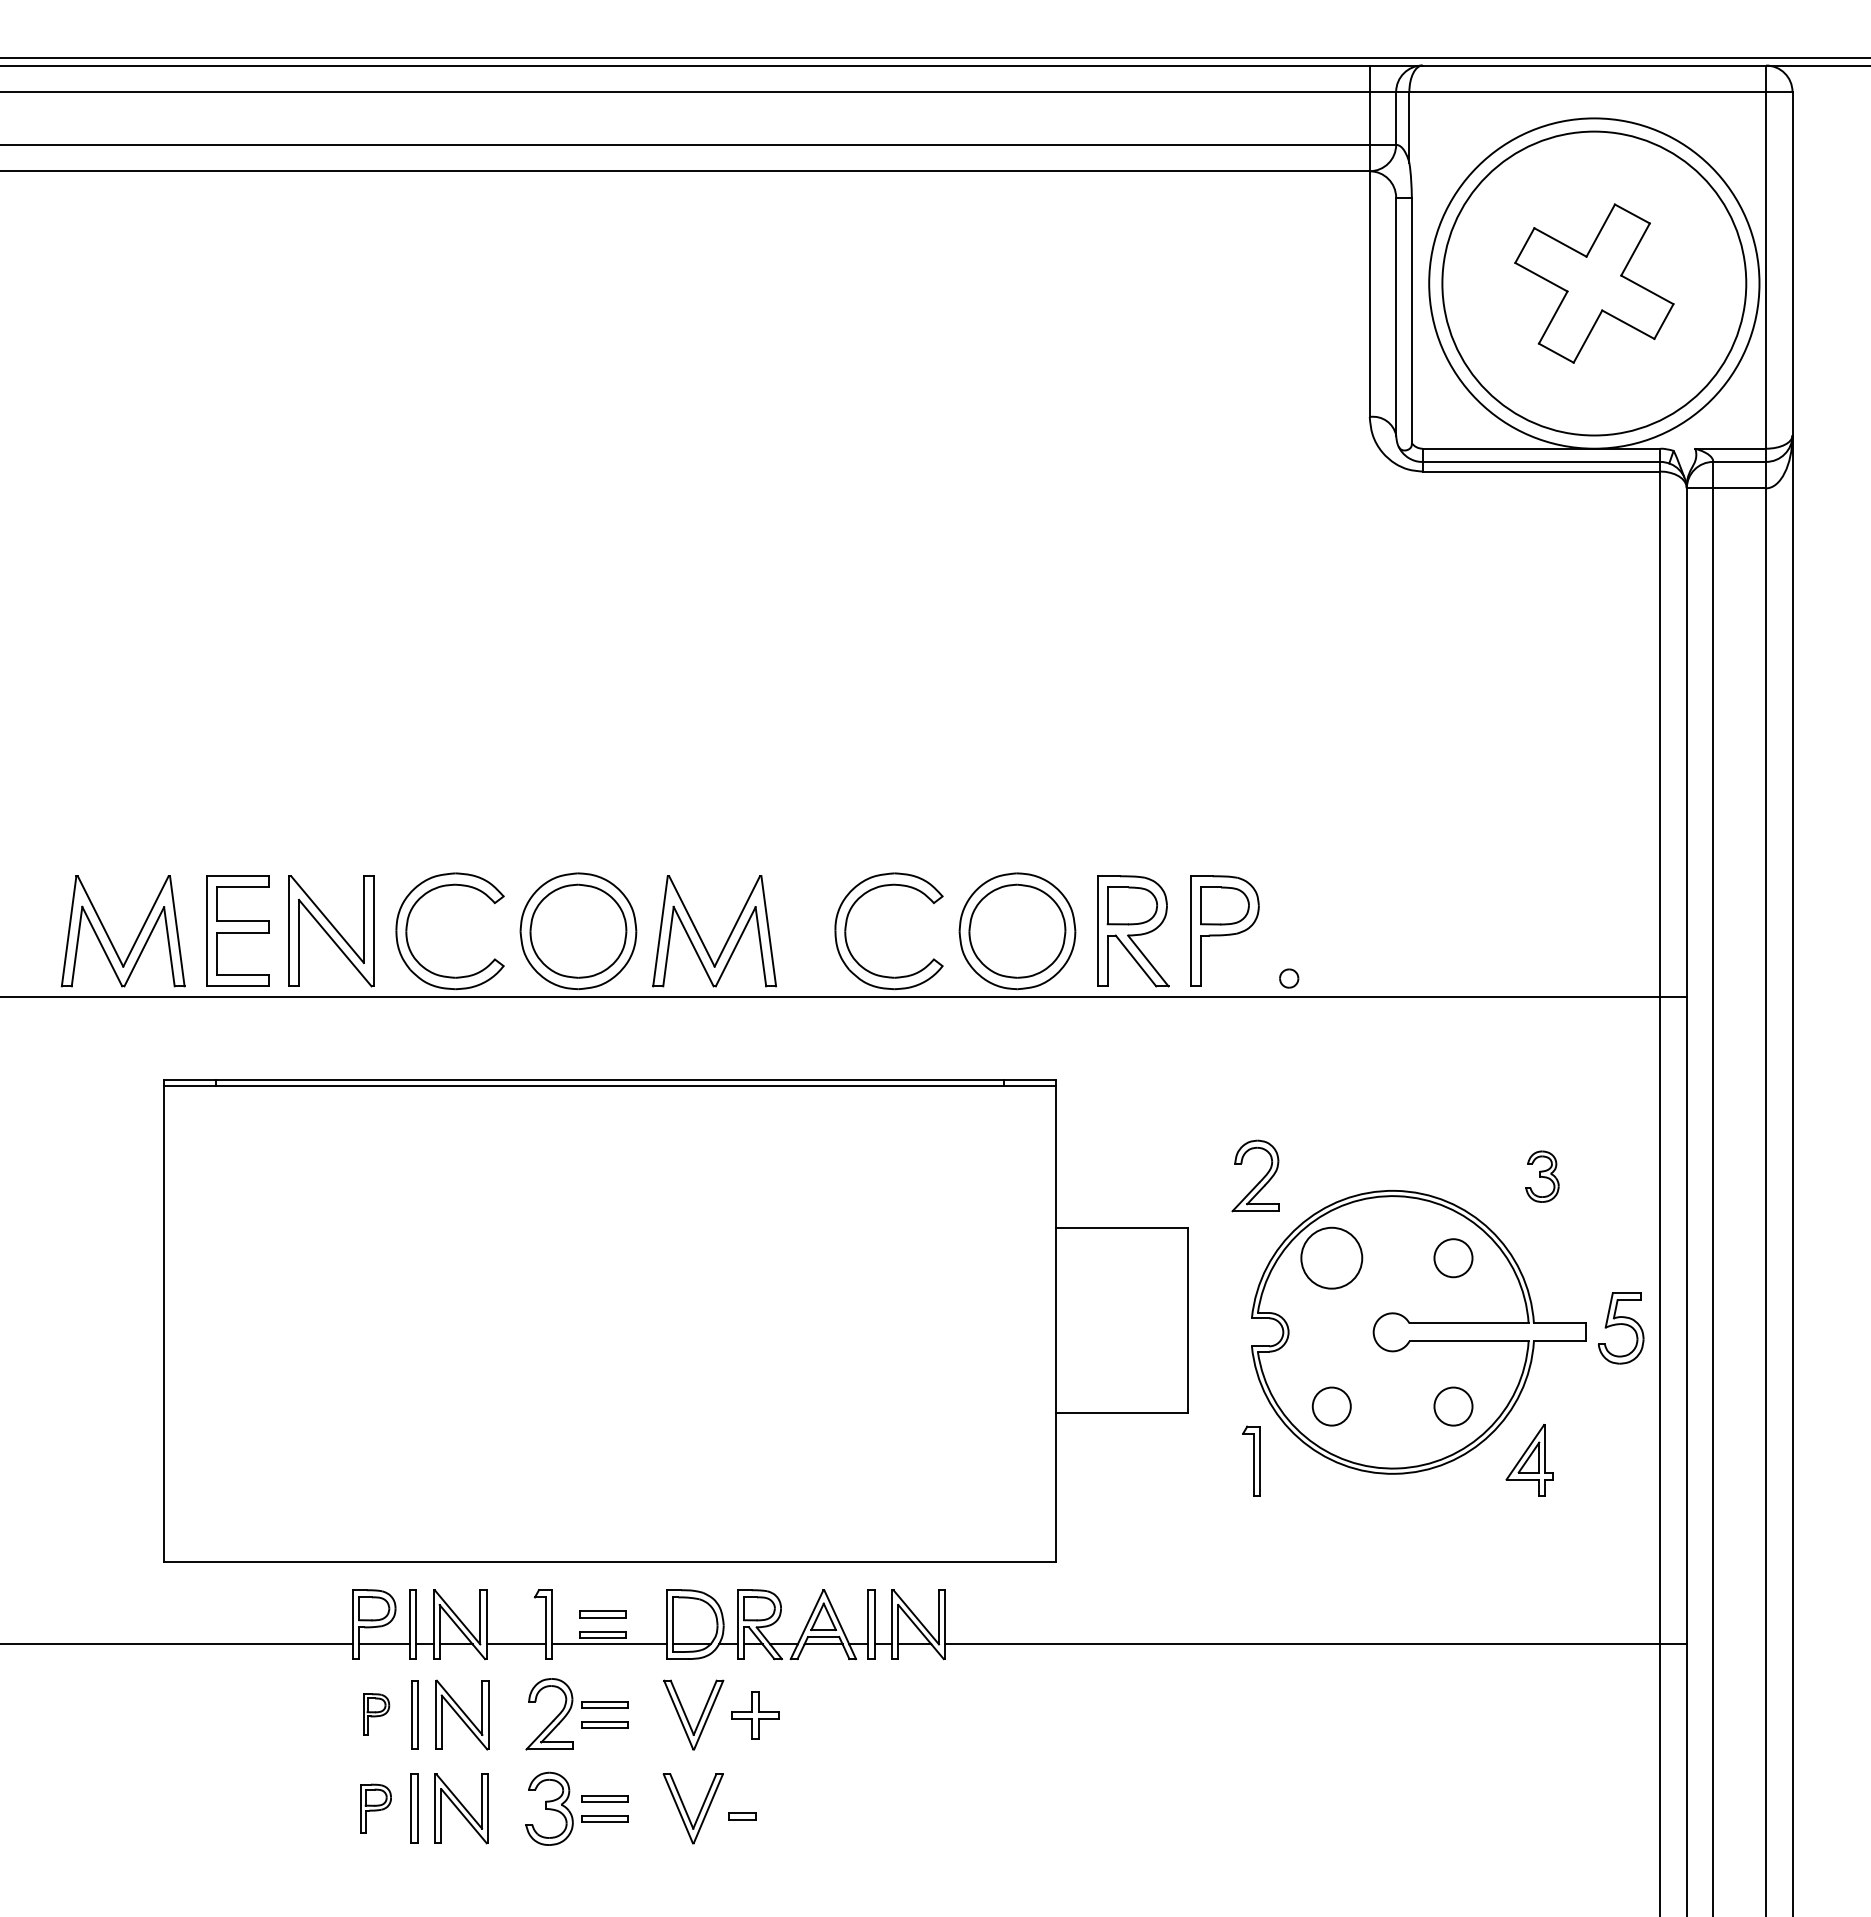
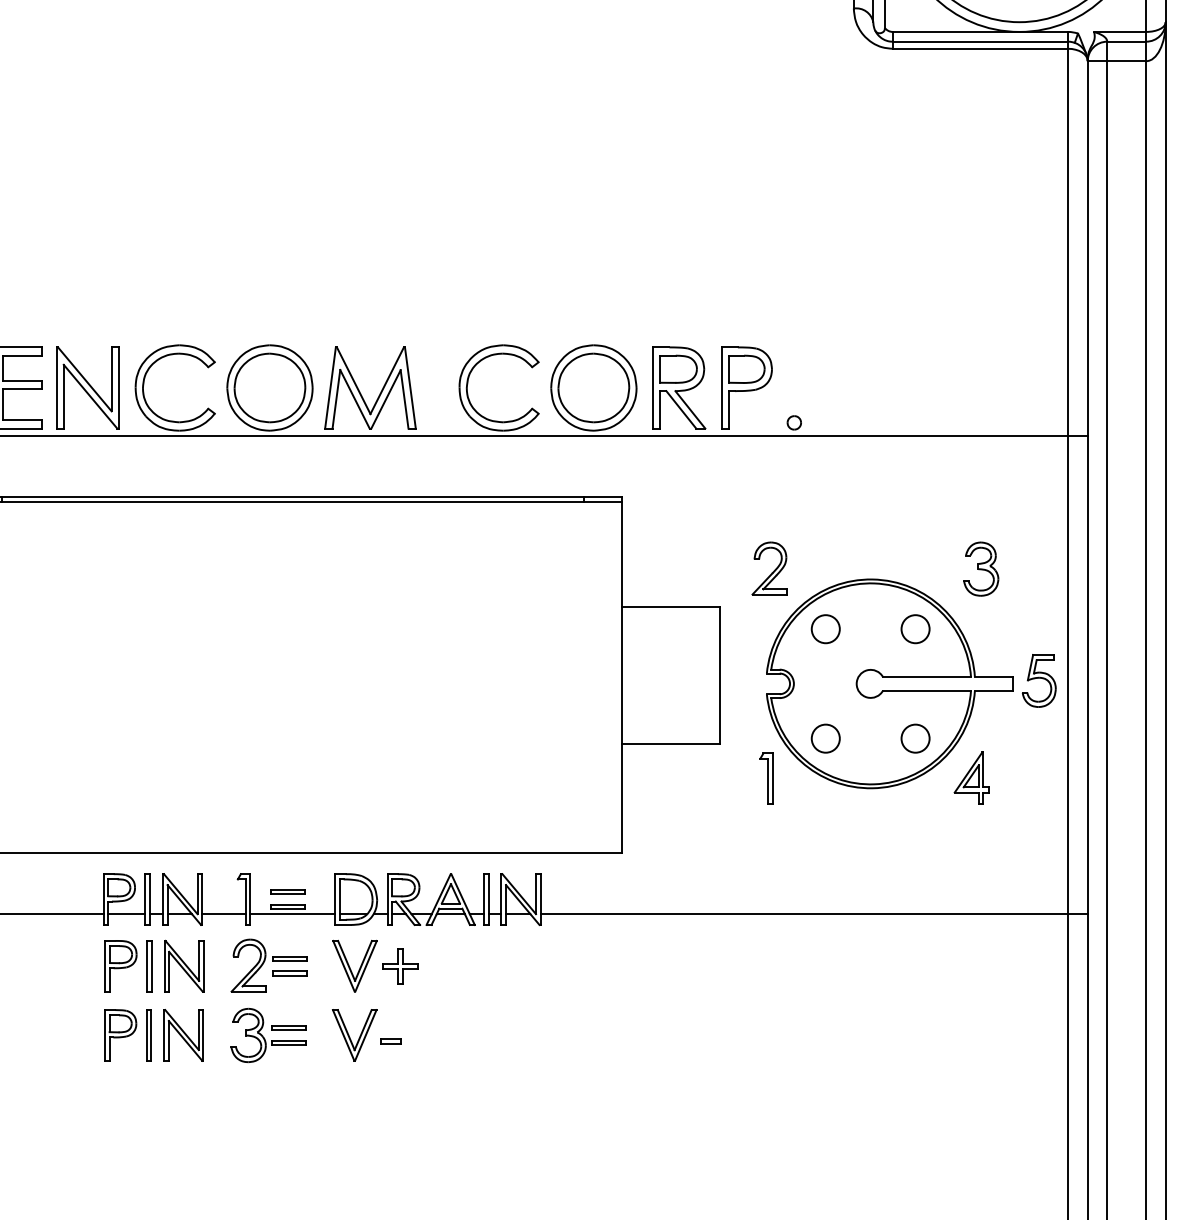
part: (1542, 1176) -> (981, 568), size x1.43
circle: (1331, 1258) -> (825, 629), size x0.62
part: (376, 1714) -> (120, 965), size x1.67
part: (376, 1808) -> (120, 1035), size x1.43

